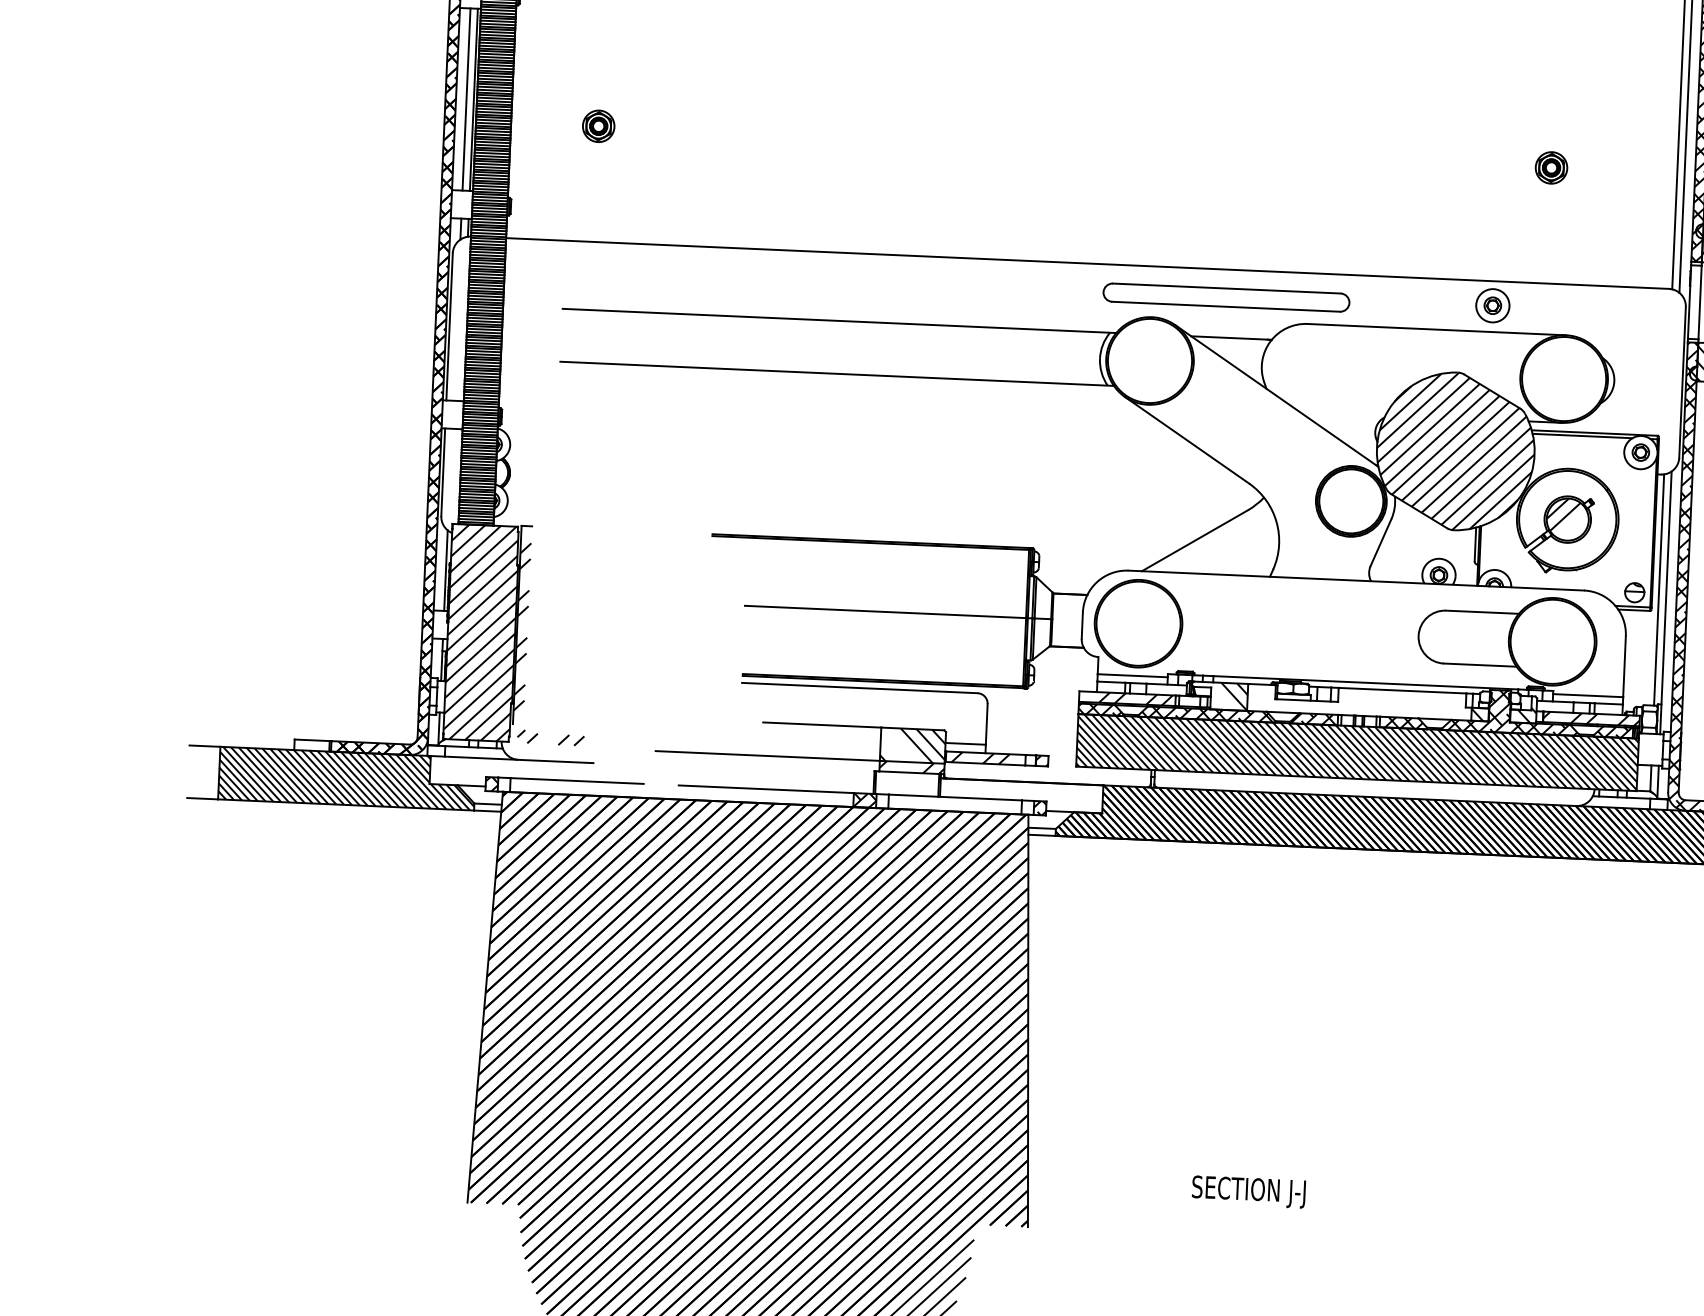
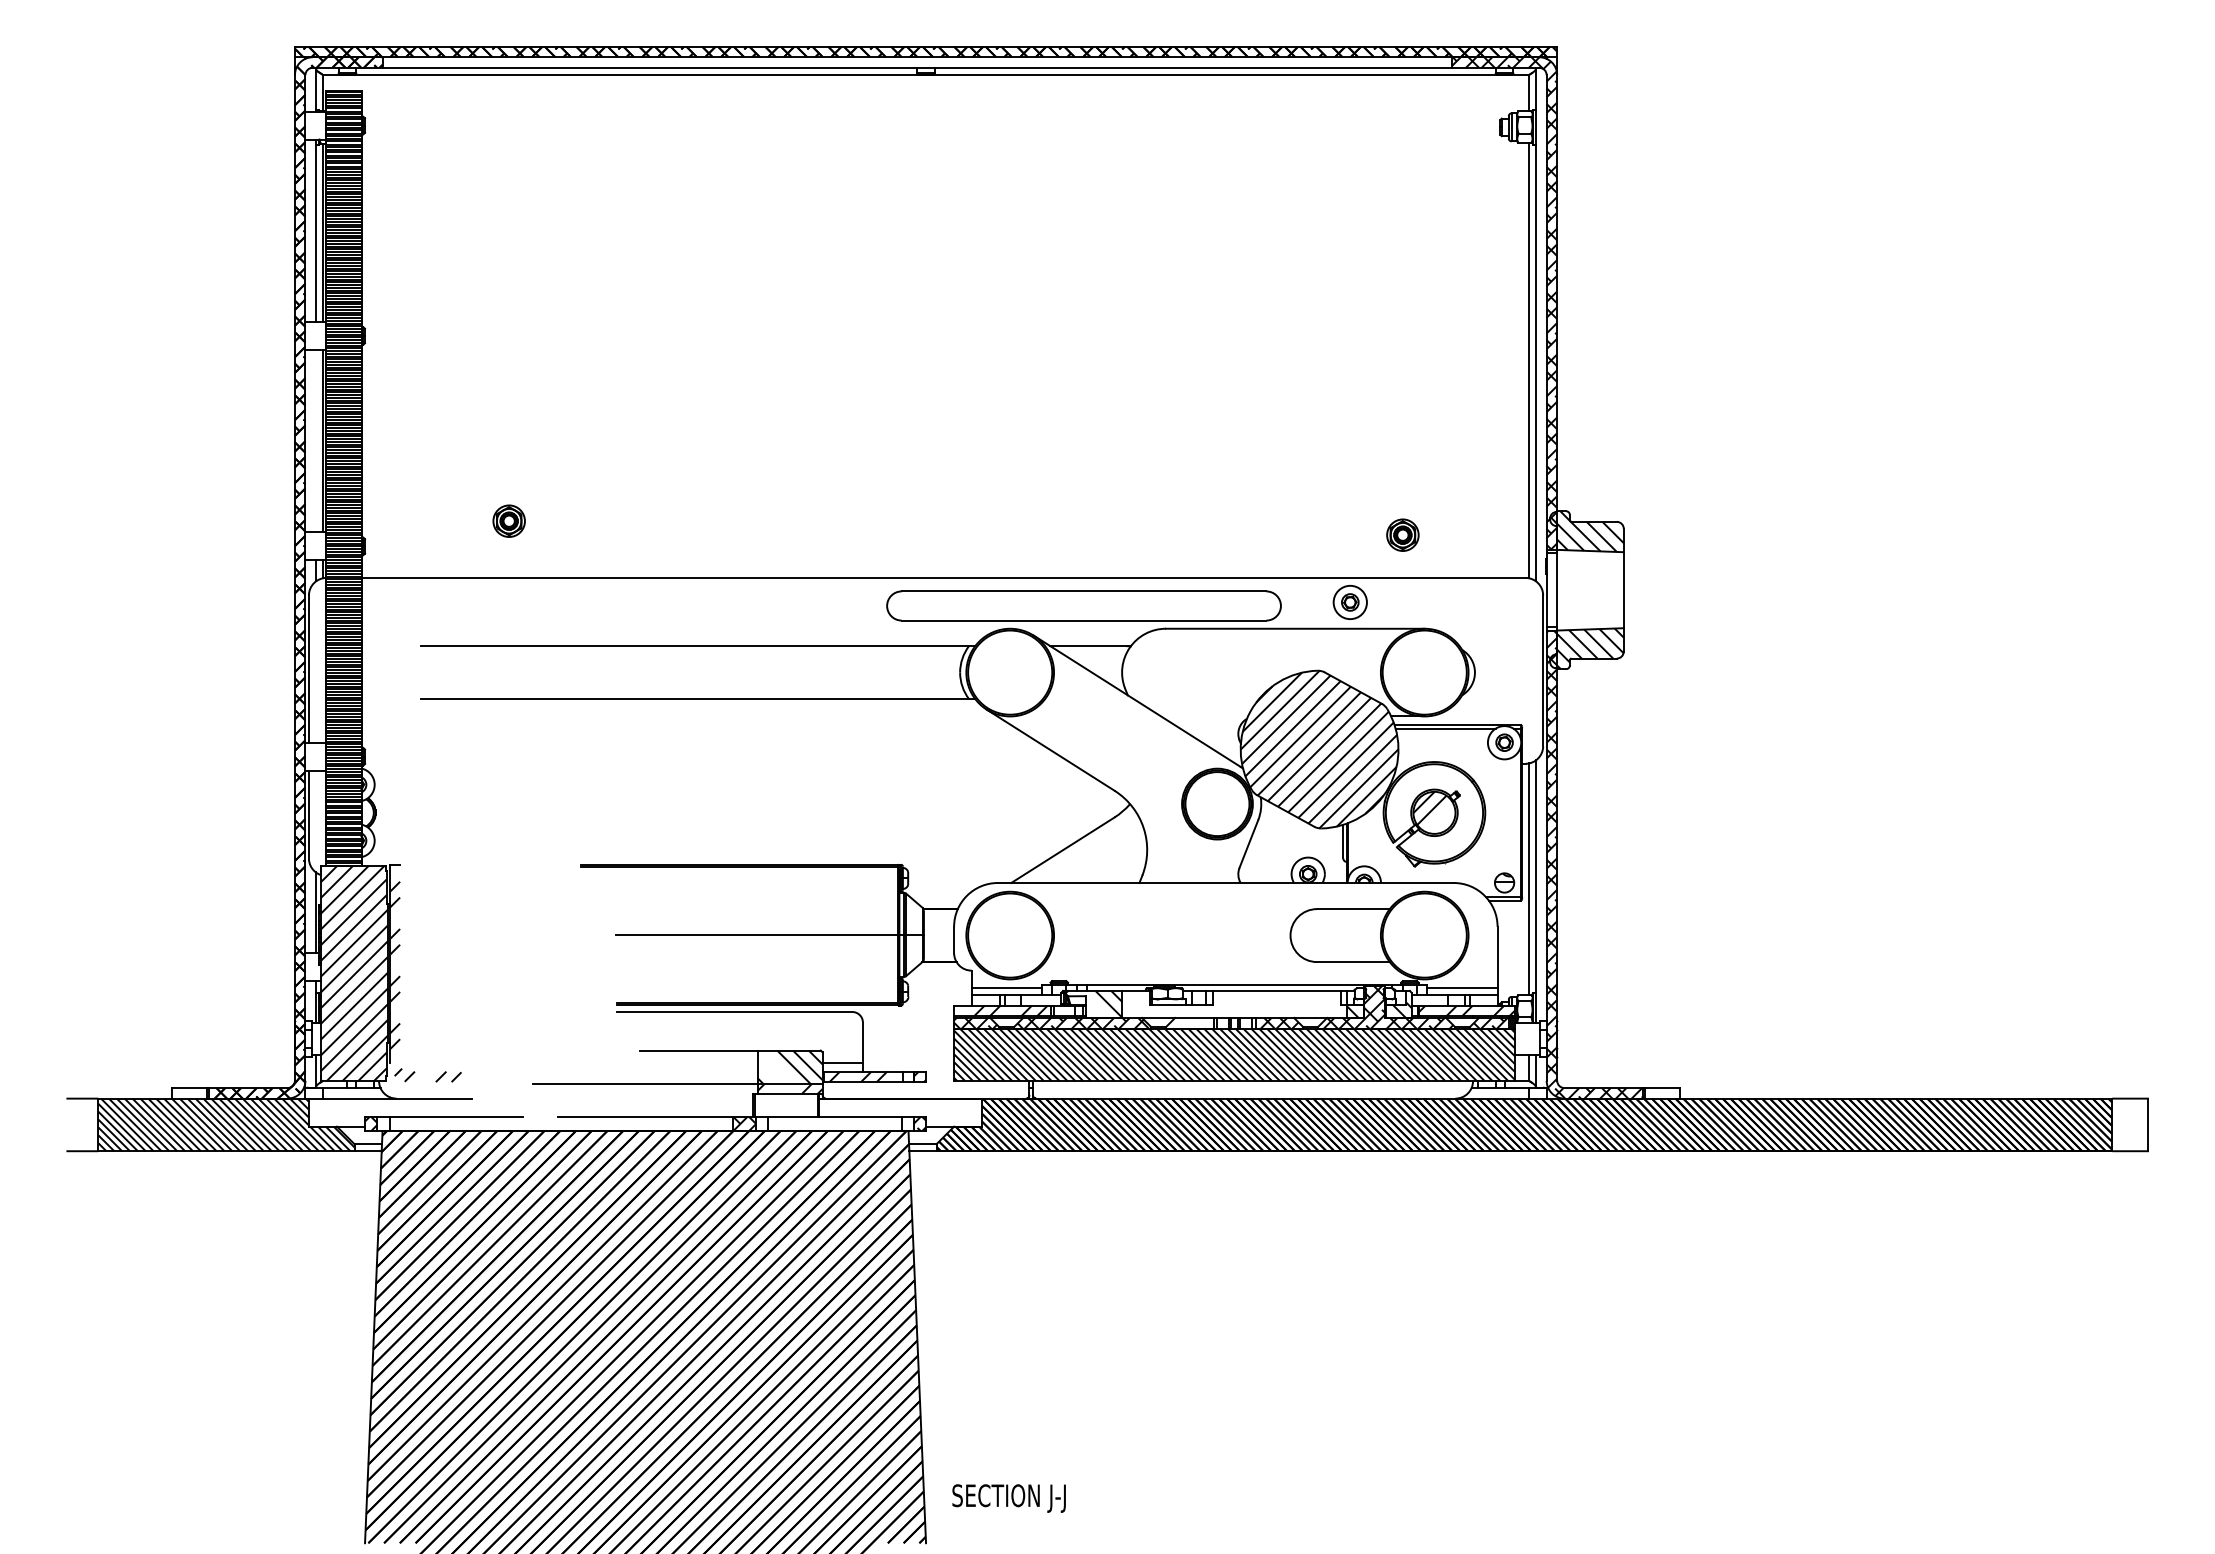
line: (466, 99) -> (315, 441), removed
part: (598, 125) -> (508, 520), moved
part: (1551, 167) -> (1402, 534), moved
part: (1226, 297) -> (1083, 605), size x1.6
hatch: (1312, 718) -> (1188, 1022), removed
text: (1248, 1191) -> (1008, 1498), moved

